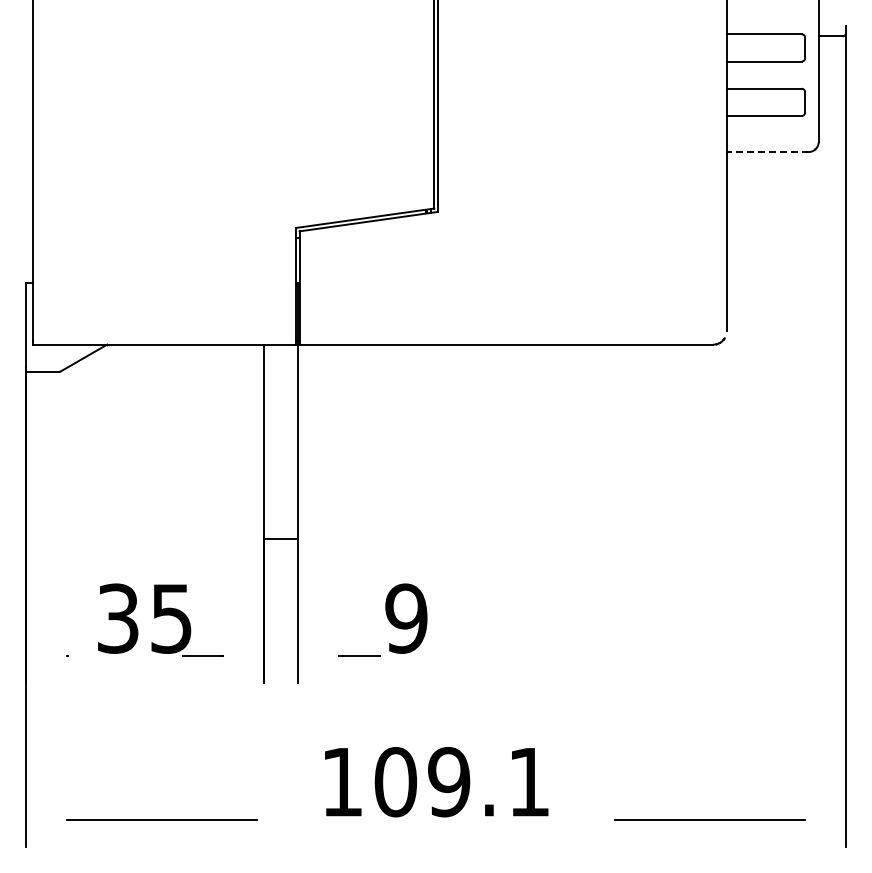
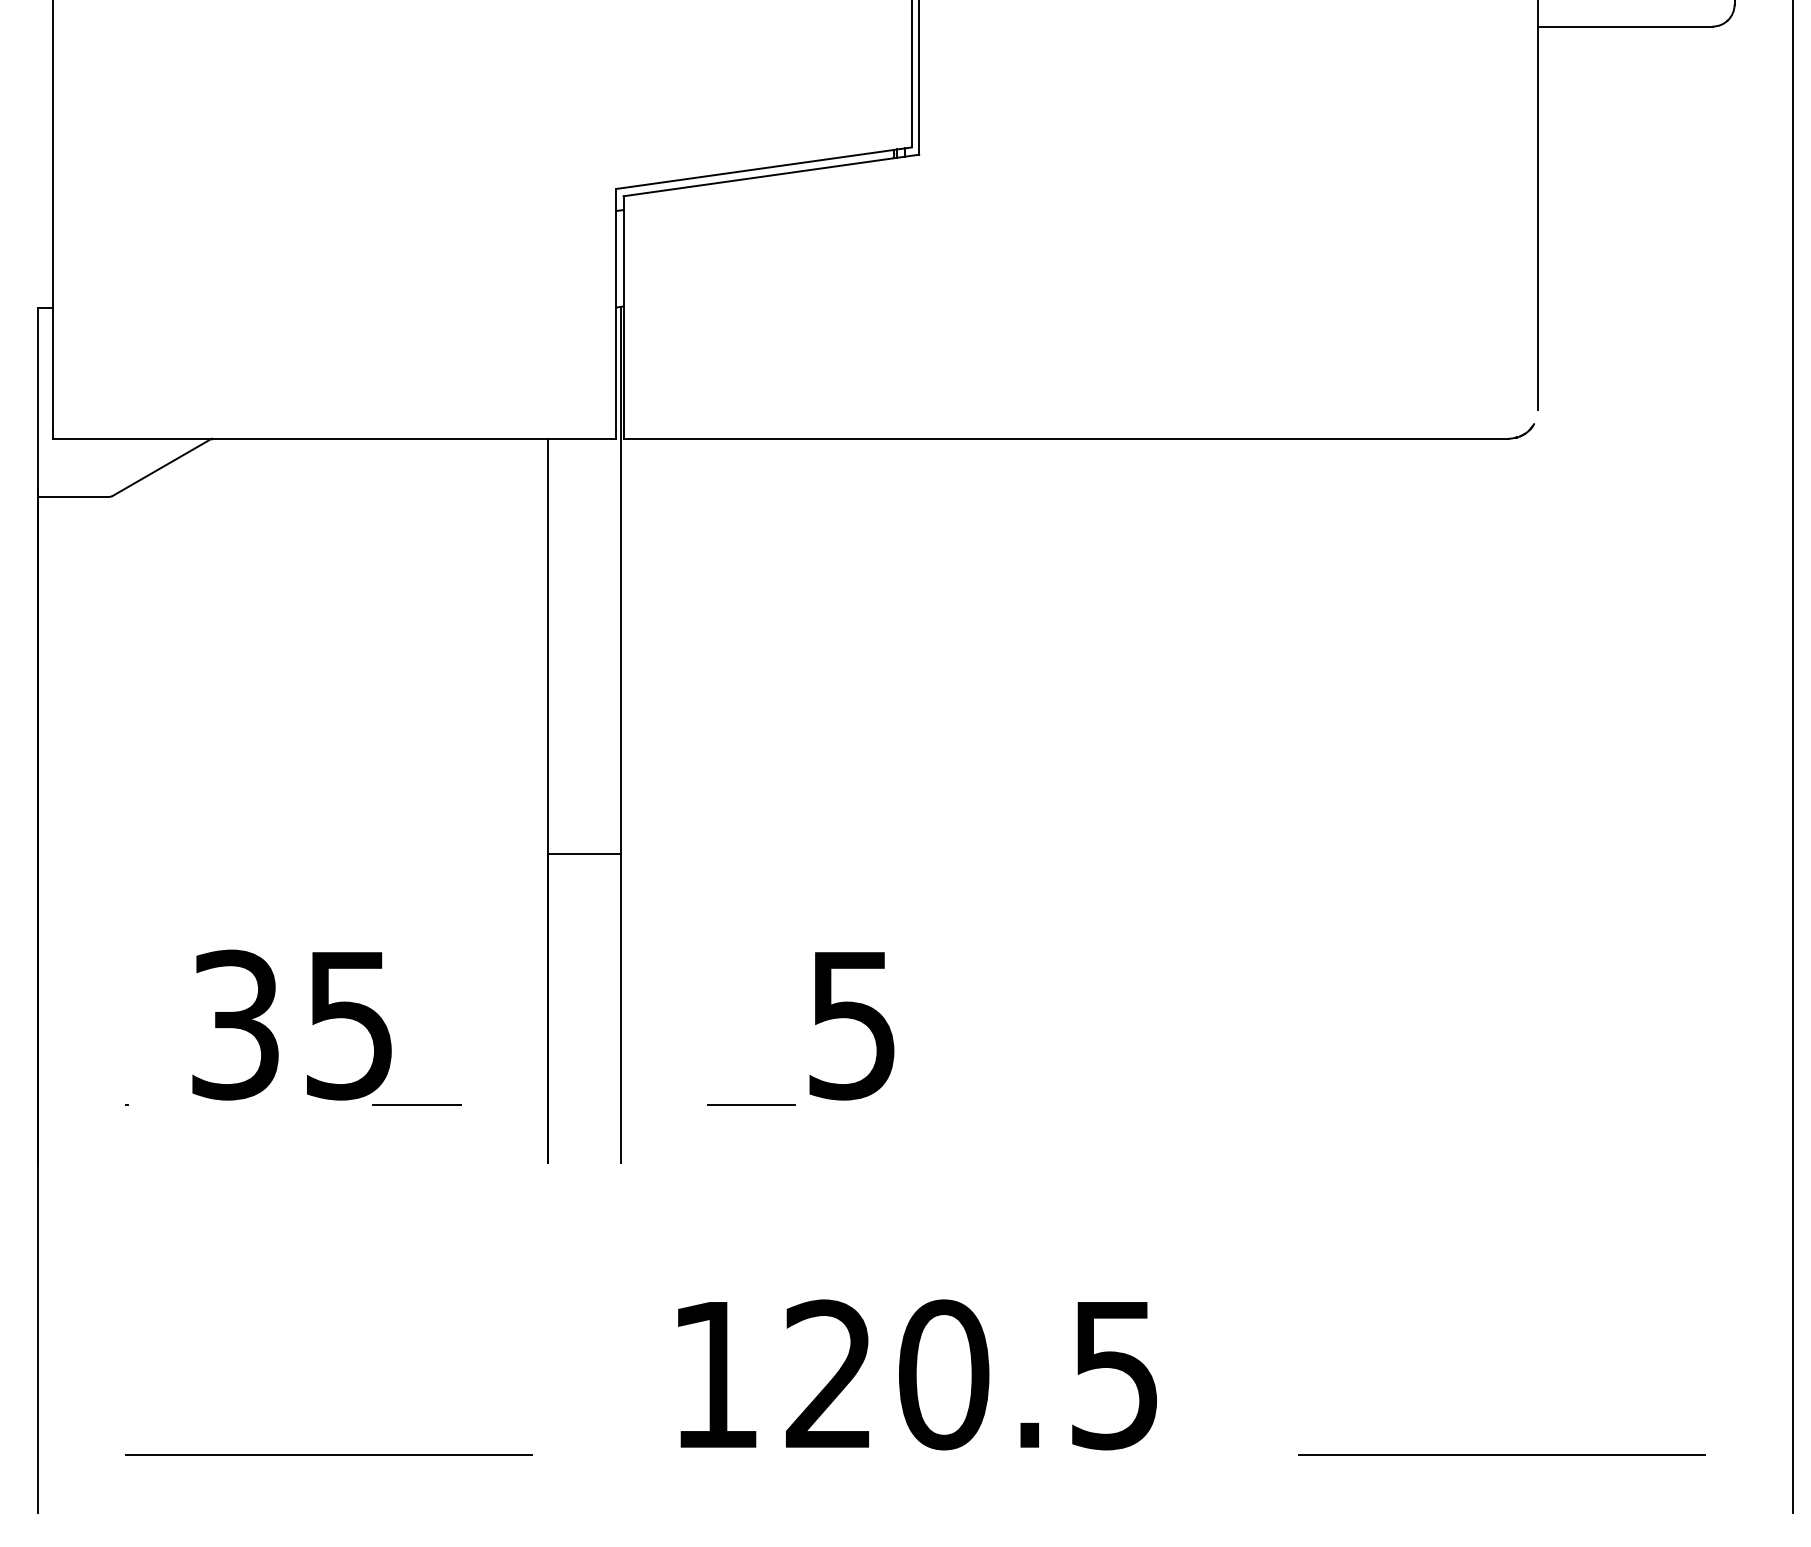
line: (767, 152) -> (1624, 27), dashed -> solid
text: (406, 618) -> (852, 1024), 9 -> 5
text: (461, 782) -> (970, 1375), 109.1 -> 120.5

